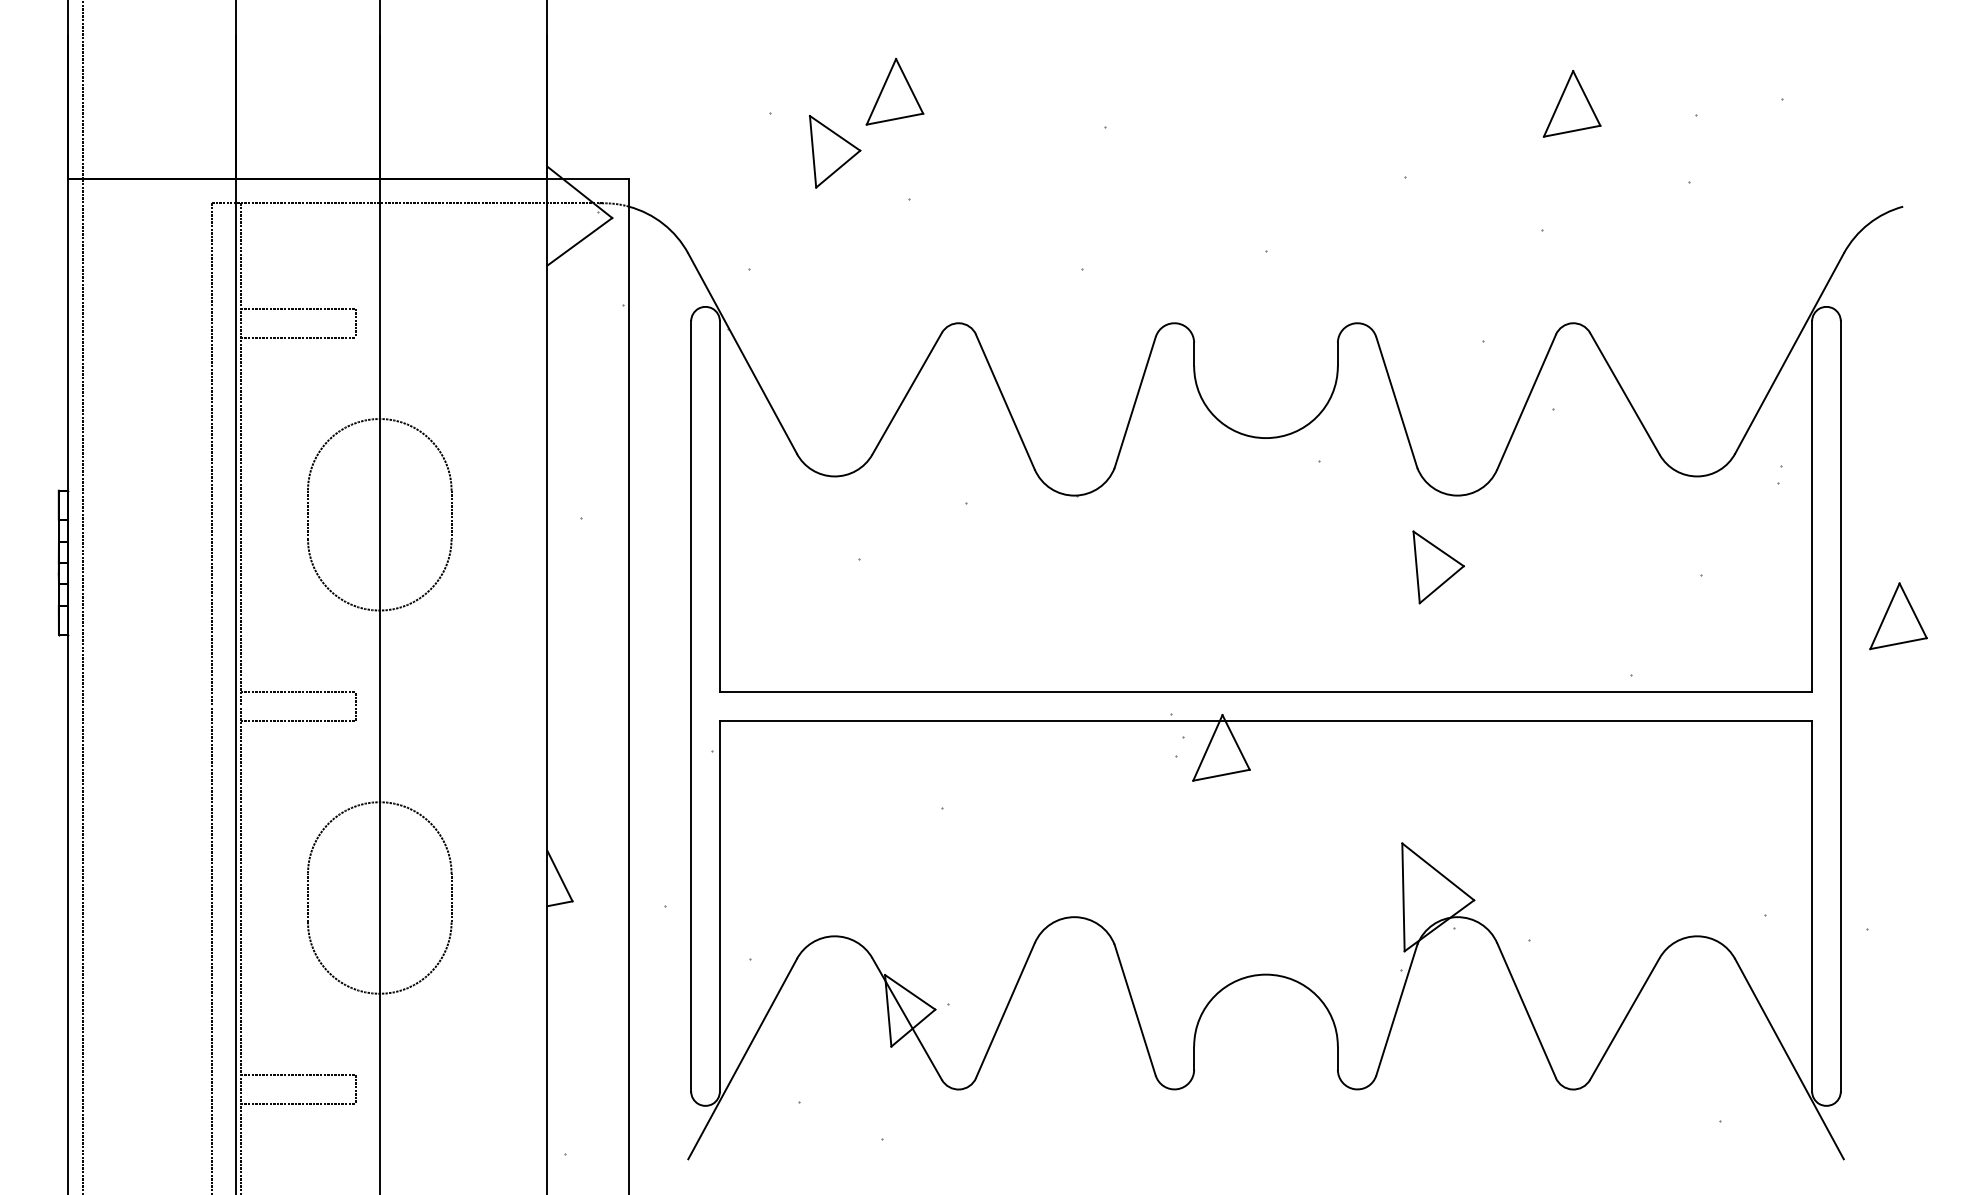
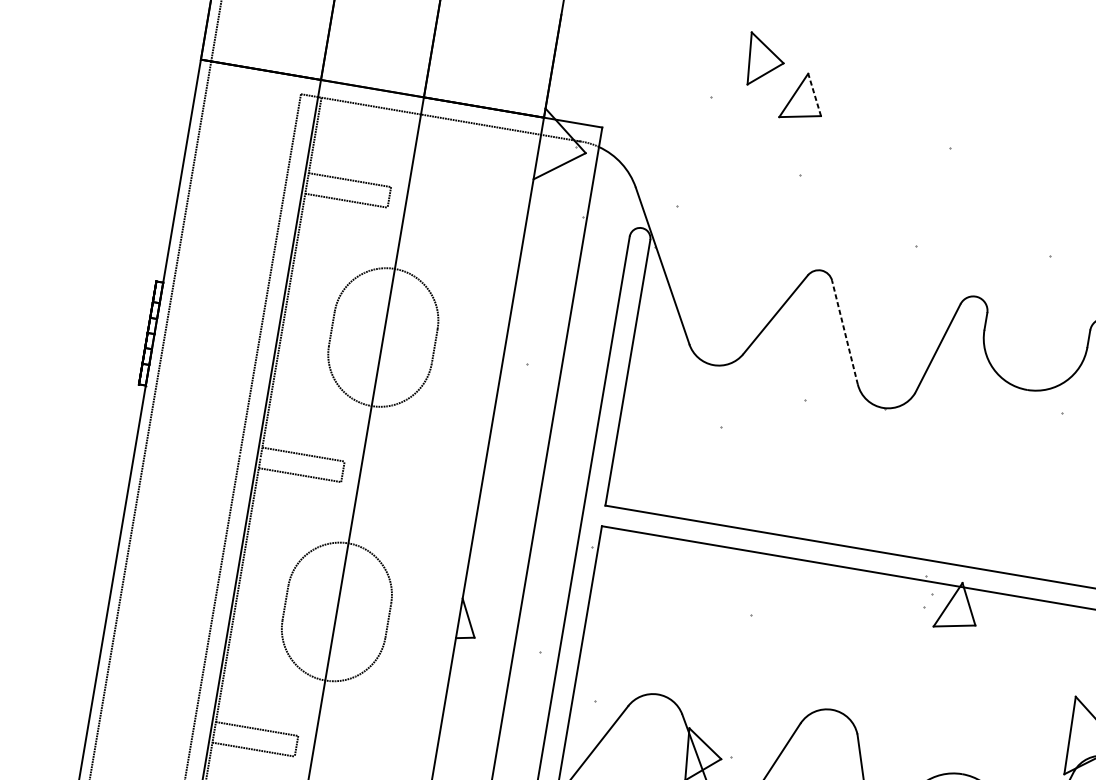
line: (909, 86) -> (814, 94), solid -> dashed
part: (835, 151) -> (765, 60), moved
line: (1005, 402) -> (845, 332), solid -> dashed

